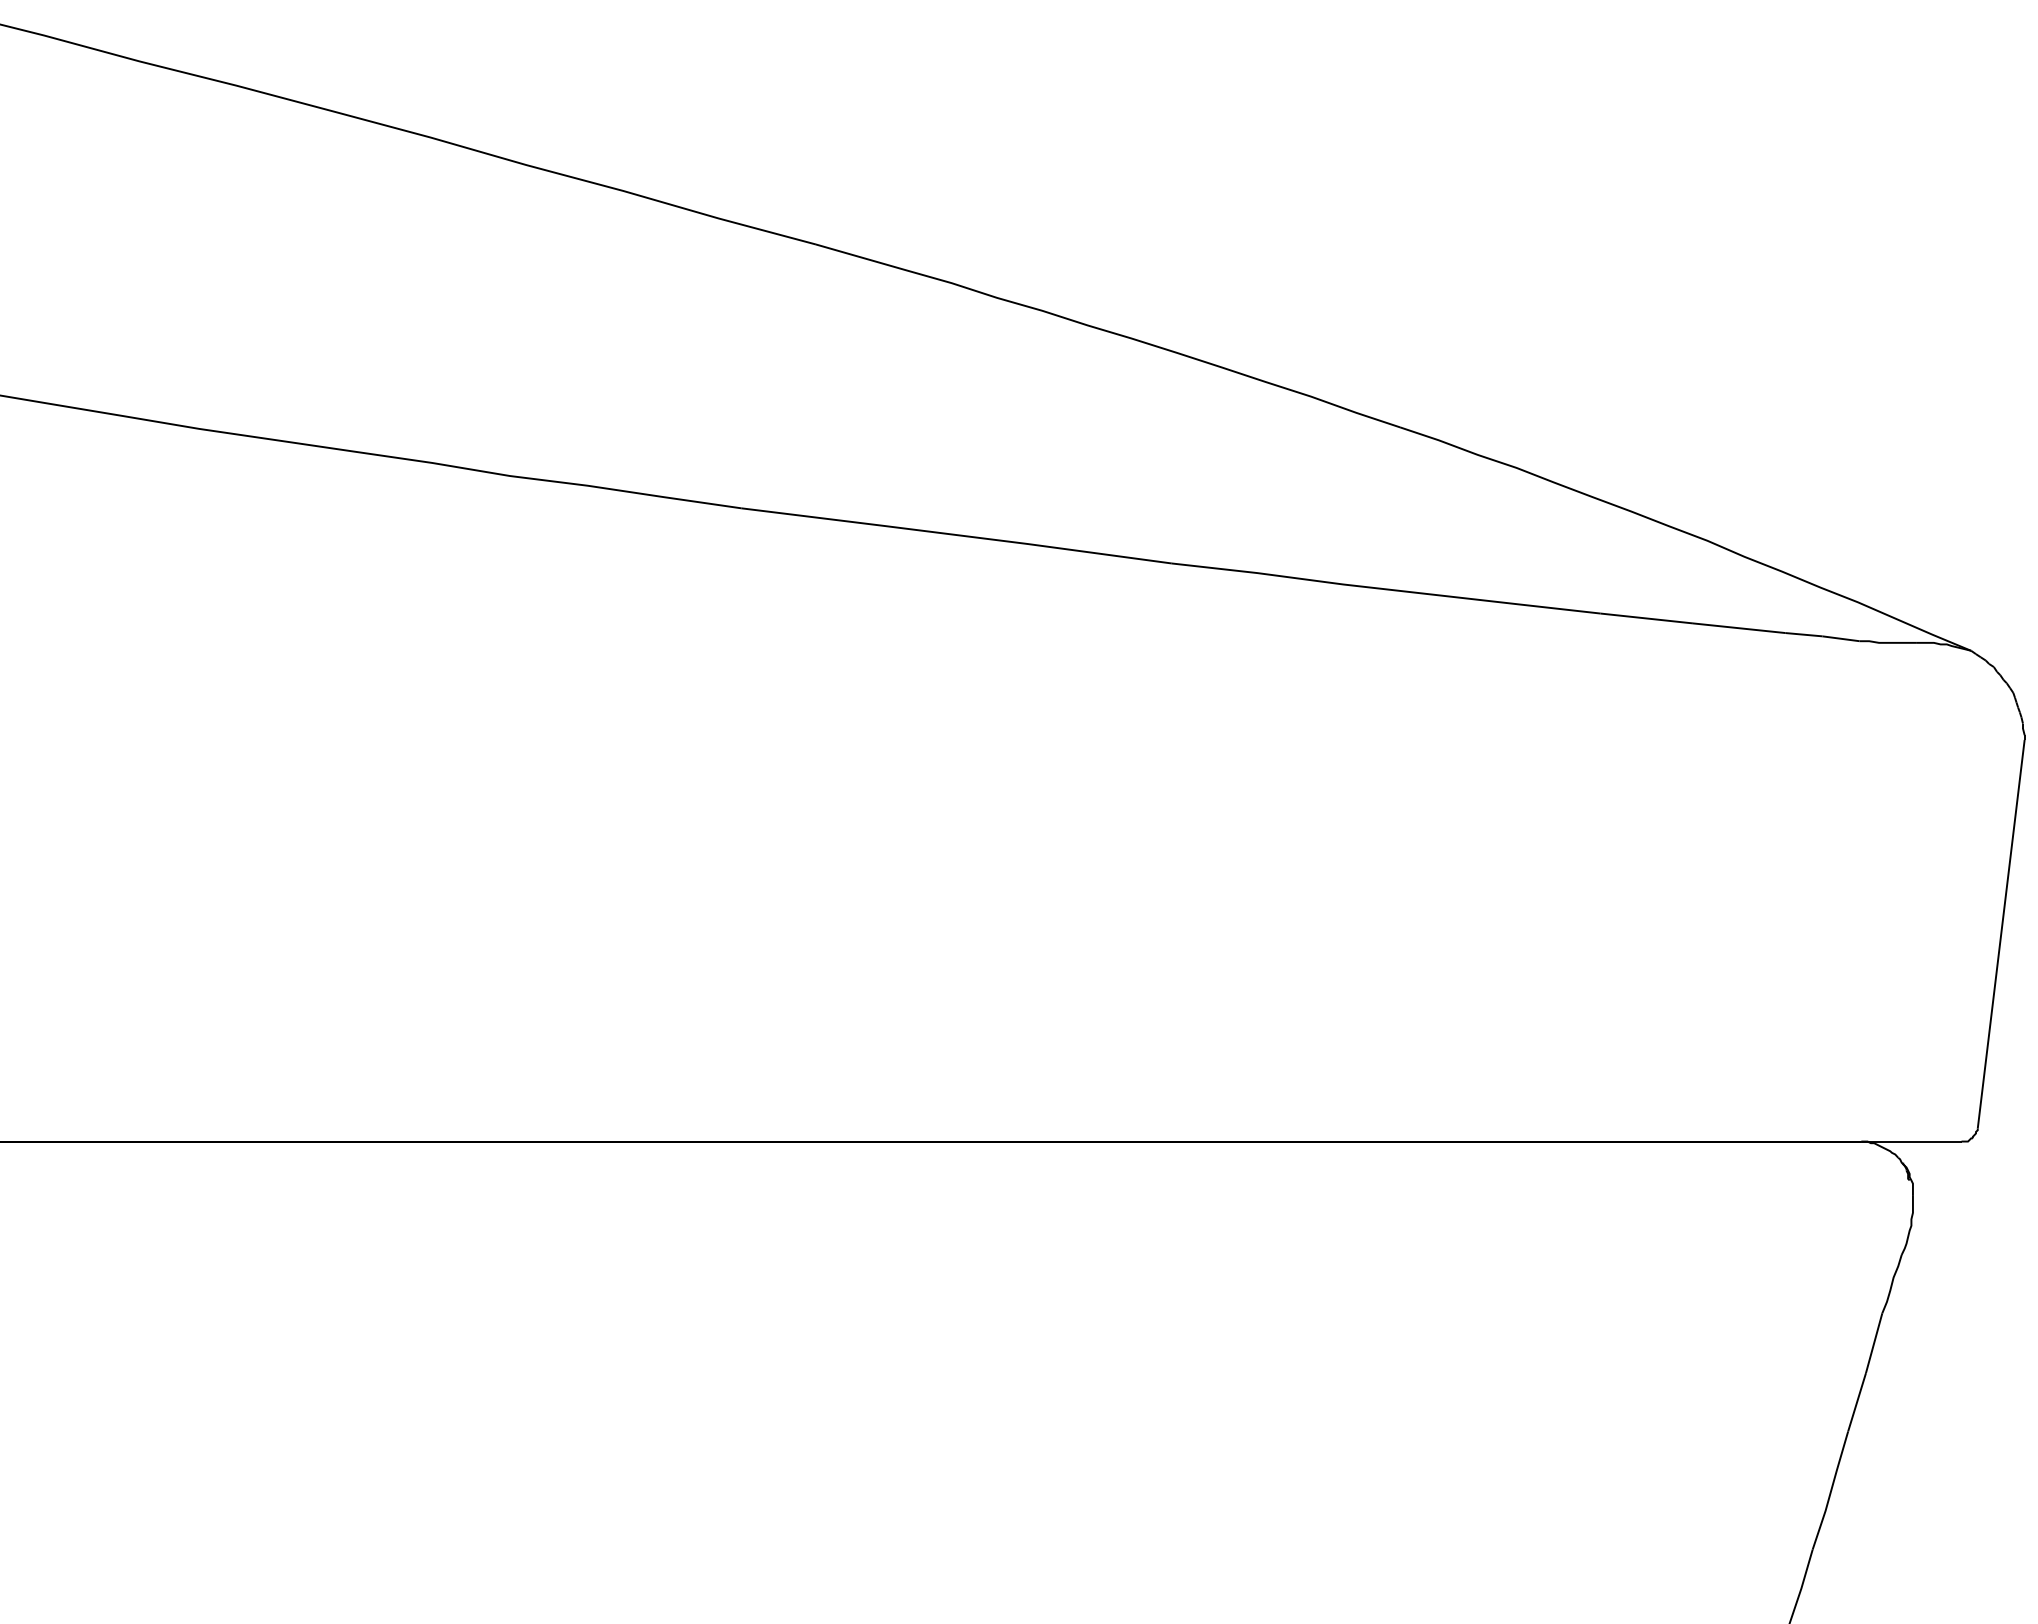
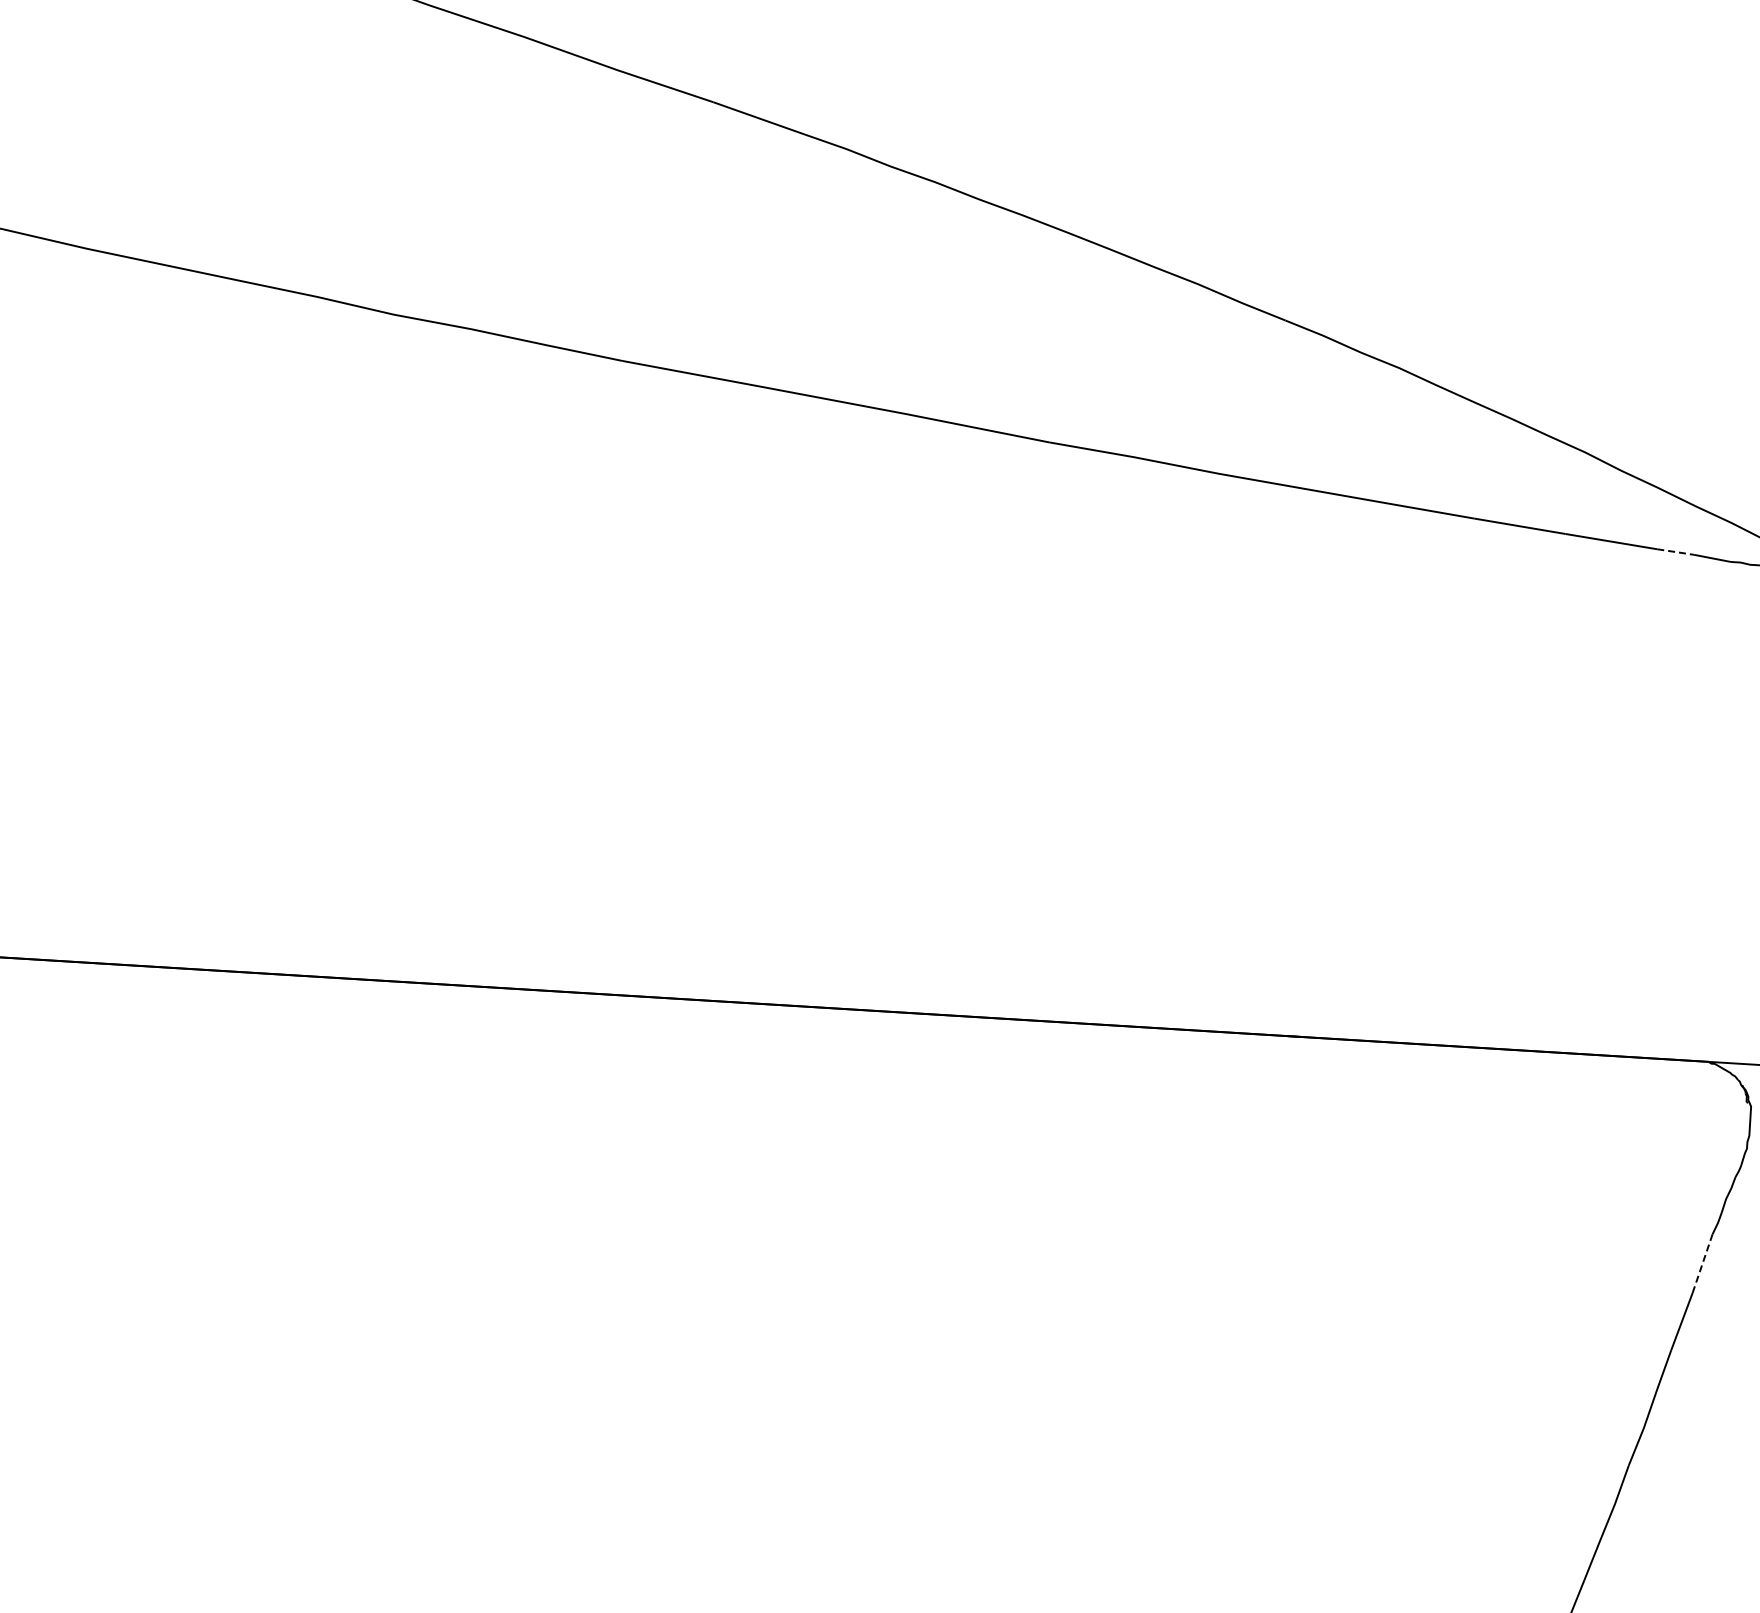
line: (1803, 634) -> (1675, 551), solid -> dashed
line: (1874, 1342) -> (1703, 1262), solid -> dashed

